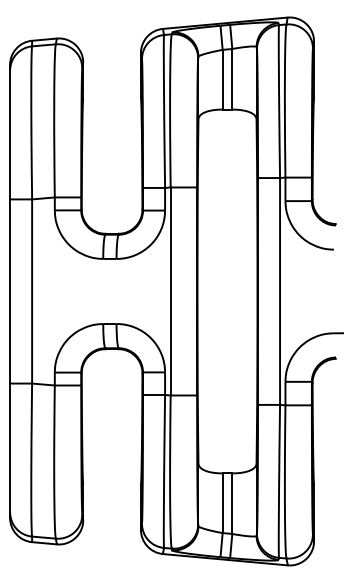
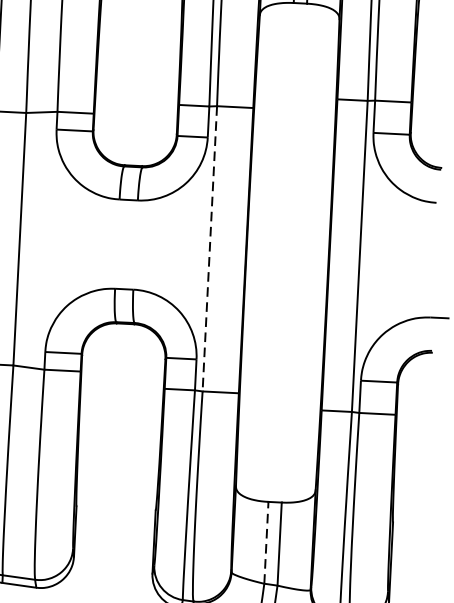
line: (170, 291) -> (209, 248), solid -> dashed
line: (222, 503) -> (266, 543), solid -> dashed

